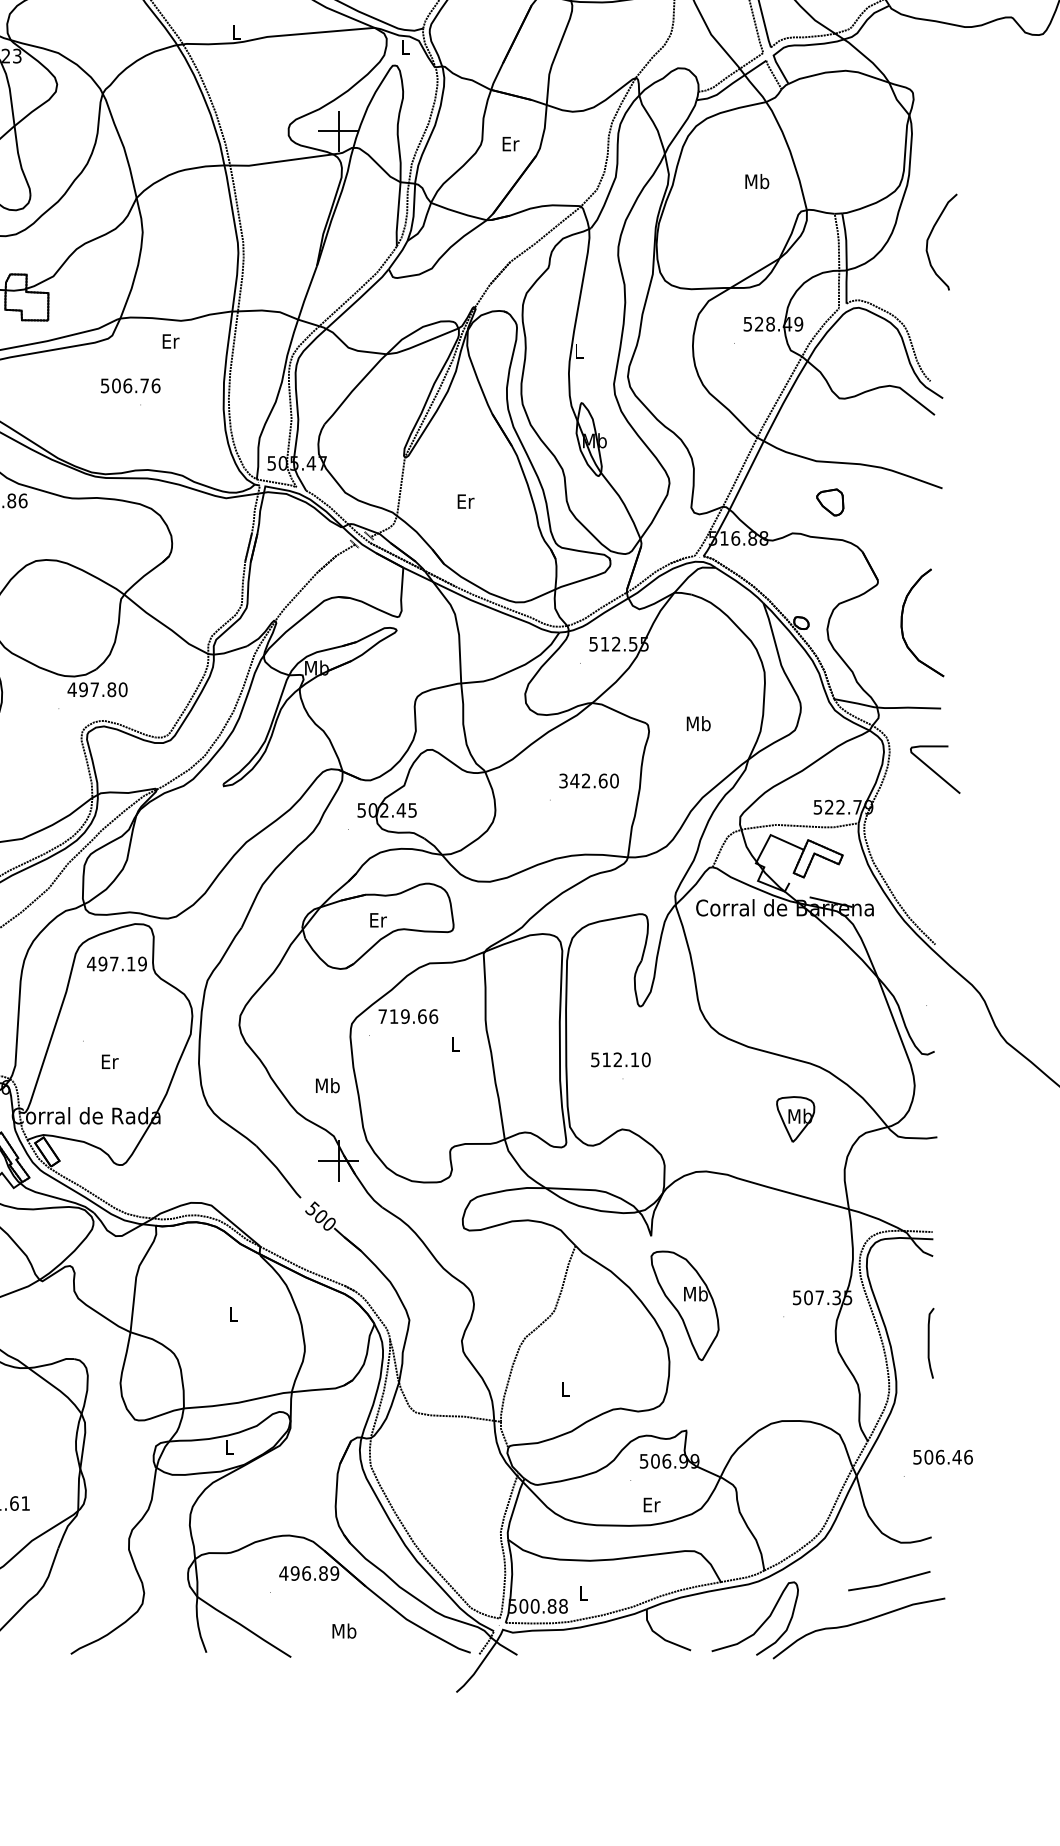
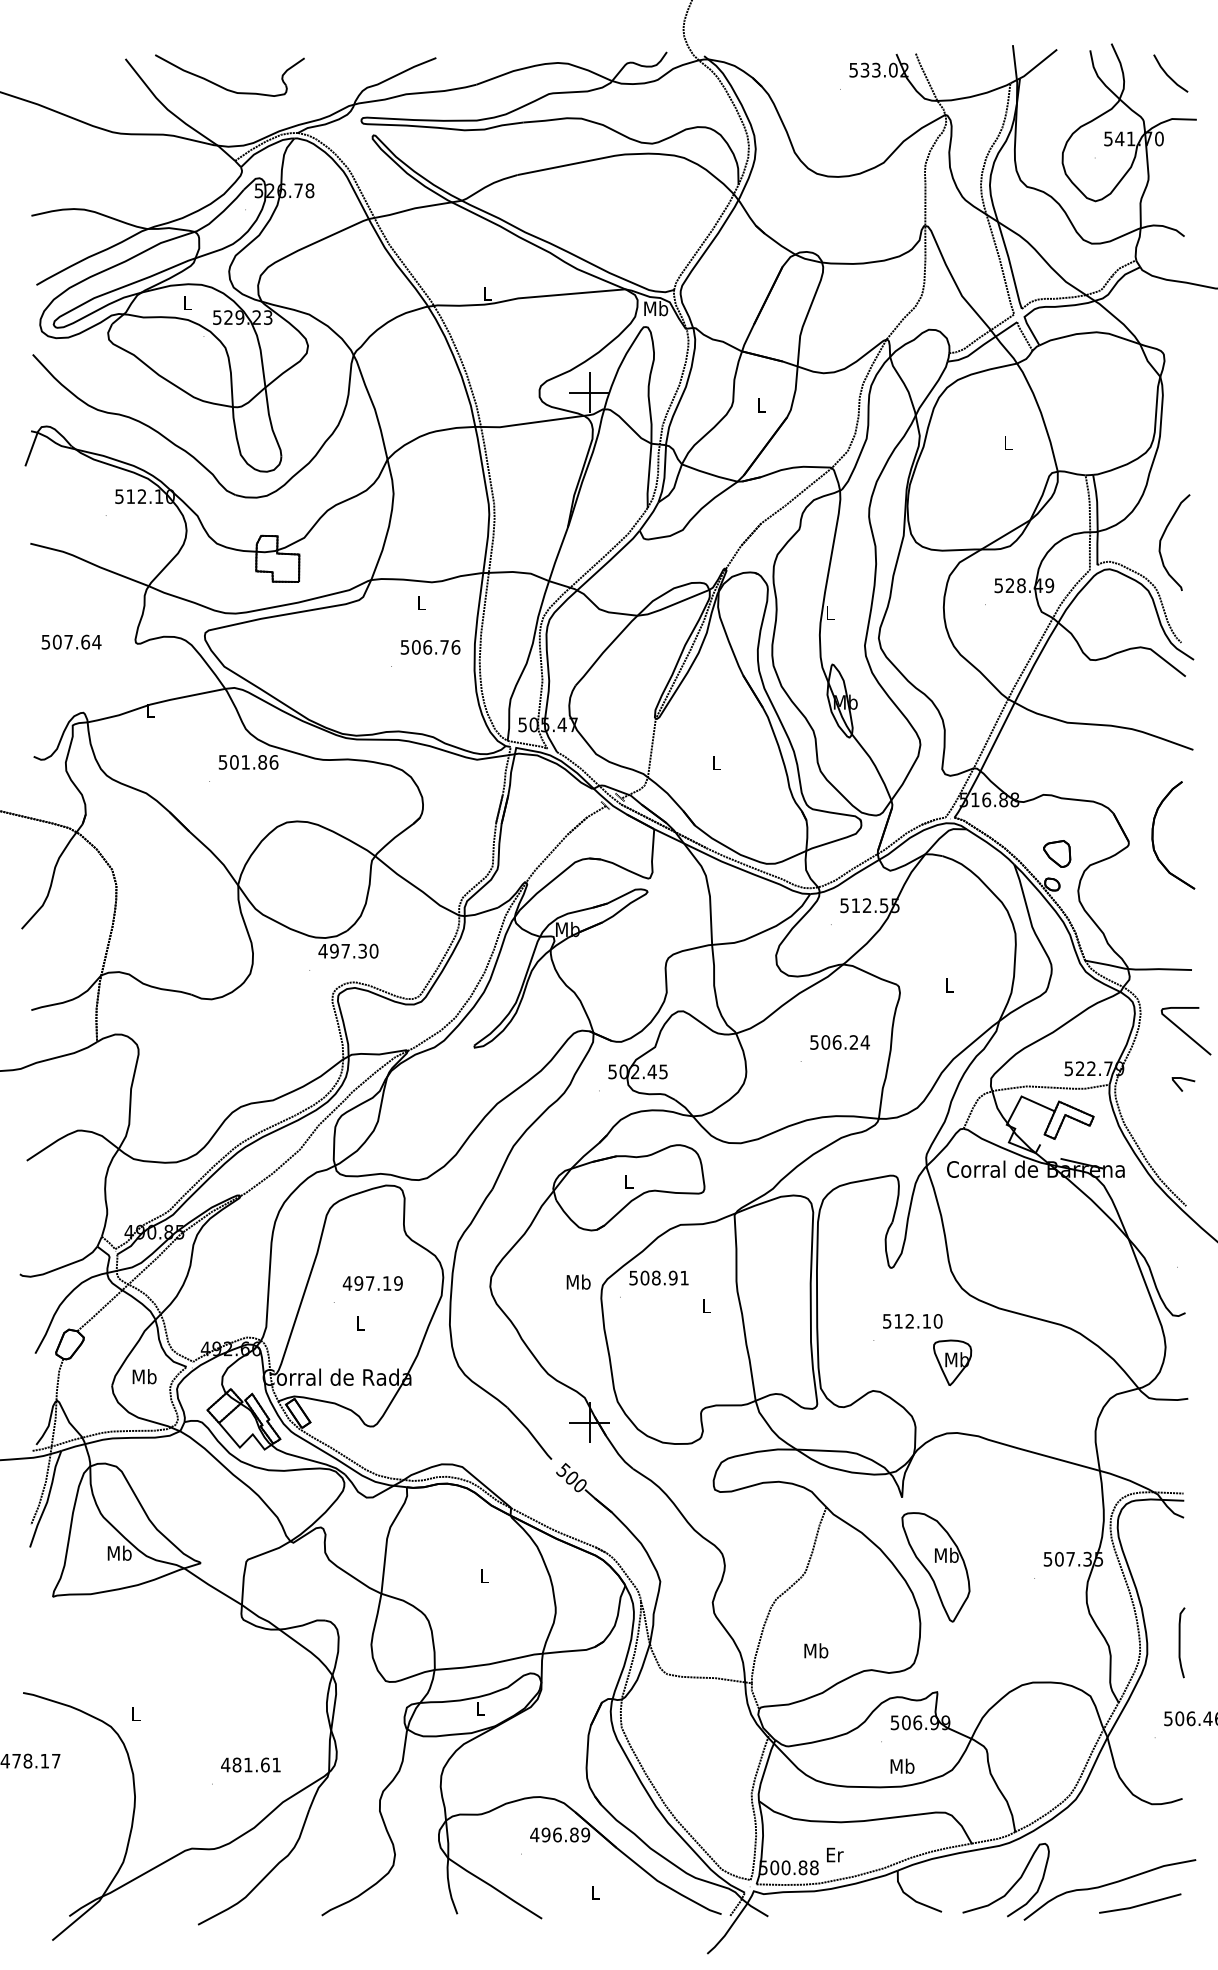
text: (405, 47) -> (656, 308), L -> Mb
text: (510, 144) -> (761, 405), Er -> L
text: (757, 181) -> (1008, 442), Mb -> L
curve: (930, 236) -> (1163, 536), moved
text: (170, 341) -> (421, 602), Er -> L
text: (130, 386) -> (430, 647), moved
text: (465, 501) -> (716, 762), Er -> L
part: (830, 502) -> (1057, 853), moved
part: (902, 623) -> (1153, 835), moved
text: (111, 689) -> (362, 950), 497.80 -> 497.30
text: (698, 723) -> (949, 984), Mb -> L
text: (588, 781) -> (839, 1042), 342.60 -> 506.24
line: (929, 826) -> (1180, 1087), added
text: (378, 920) -> (629, 1181), Er -> L
text: (116, 964) -> (372, 1283), moved
text: (408, 1016) -> (659, 1277), 719.66 -> 508.91
text: (620, 1060) -> (912, 1321), moved
text: (109, 1062) -> (360, 1323), Er -> L
text: (327, 1085) -> (578, 1281), moved
part: (795, 1119) -> (952, 1362), moved
curve: (929, 1343) -> (1180, 1642), moved
text: (565, 1389) -> (816, 1650), L -> Mb
text: (651, 1504) -> (902, 1765), Er -> Mb
line: (889, 1582) -> (1140, 1904), moved
text: (584, 1593) -> (835, 1854), L -> Er
text: (344, 1631) -> (595, 1892), Mb -> L

